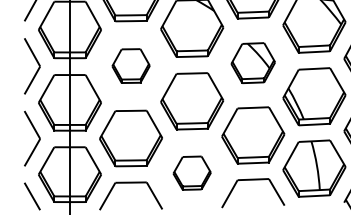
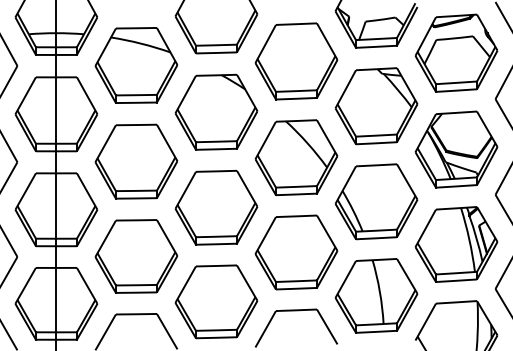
part: (253, 62) -> (296, 157), size x1.43
part: (131, 65) -> (136, 161), size x1.67
part: (192, 172) -> (216, 301), size x1.67

